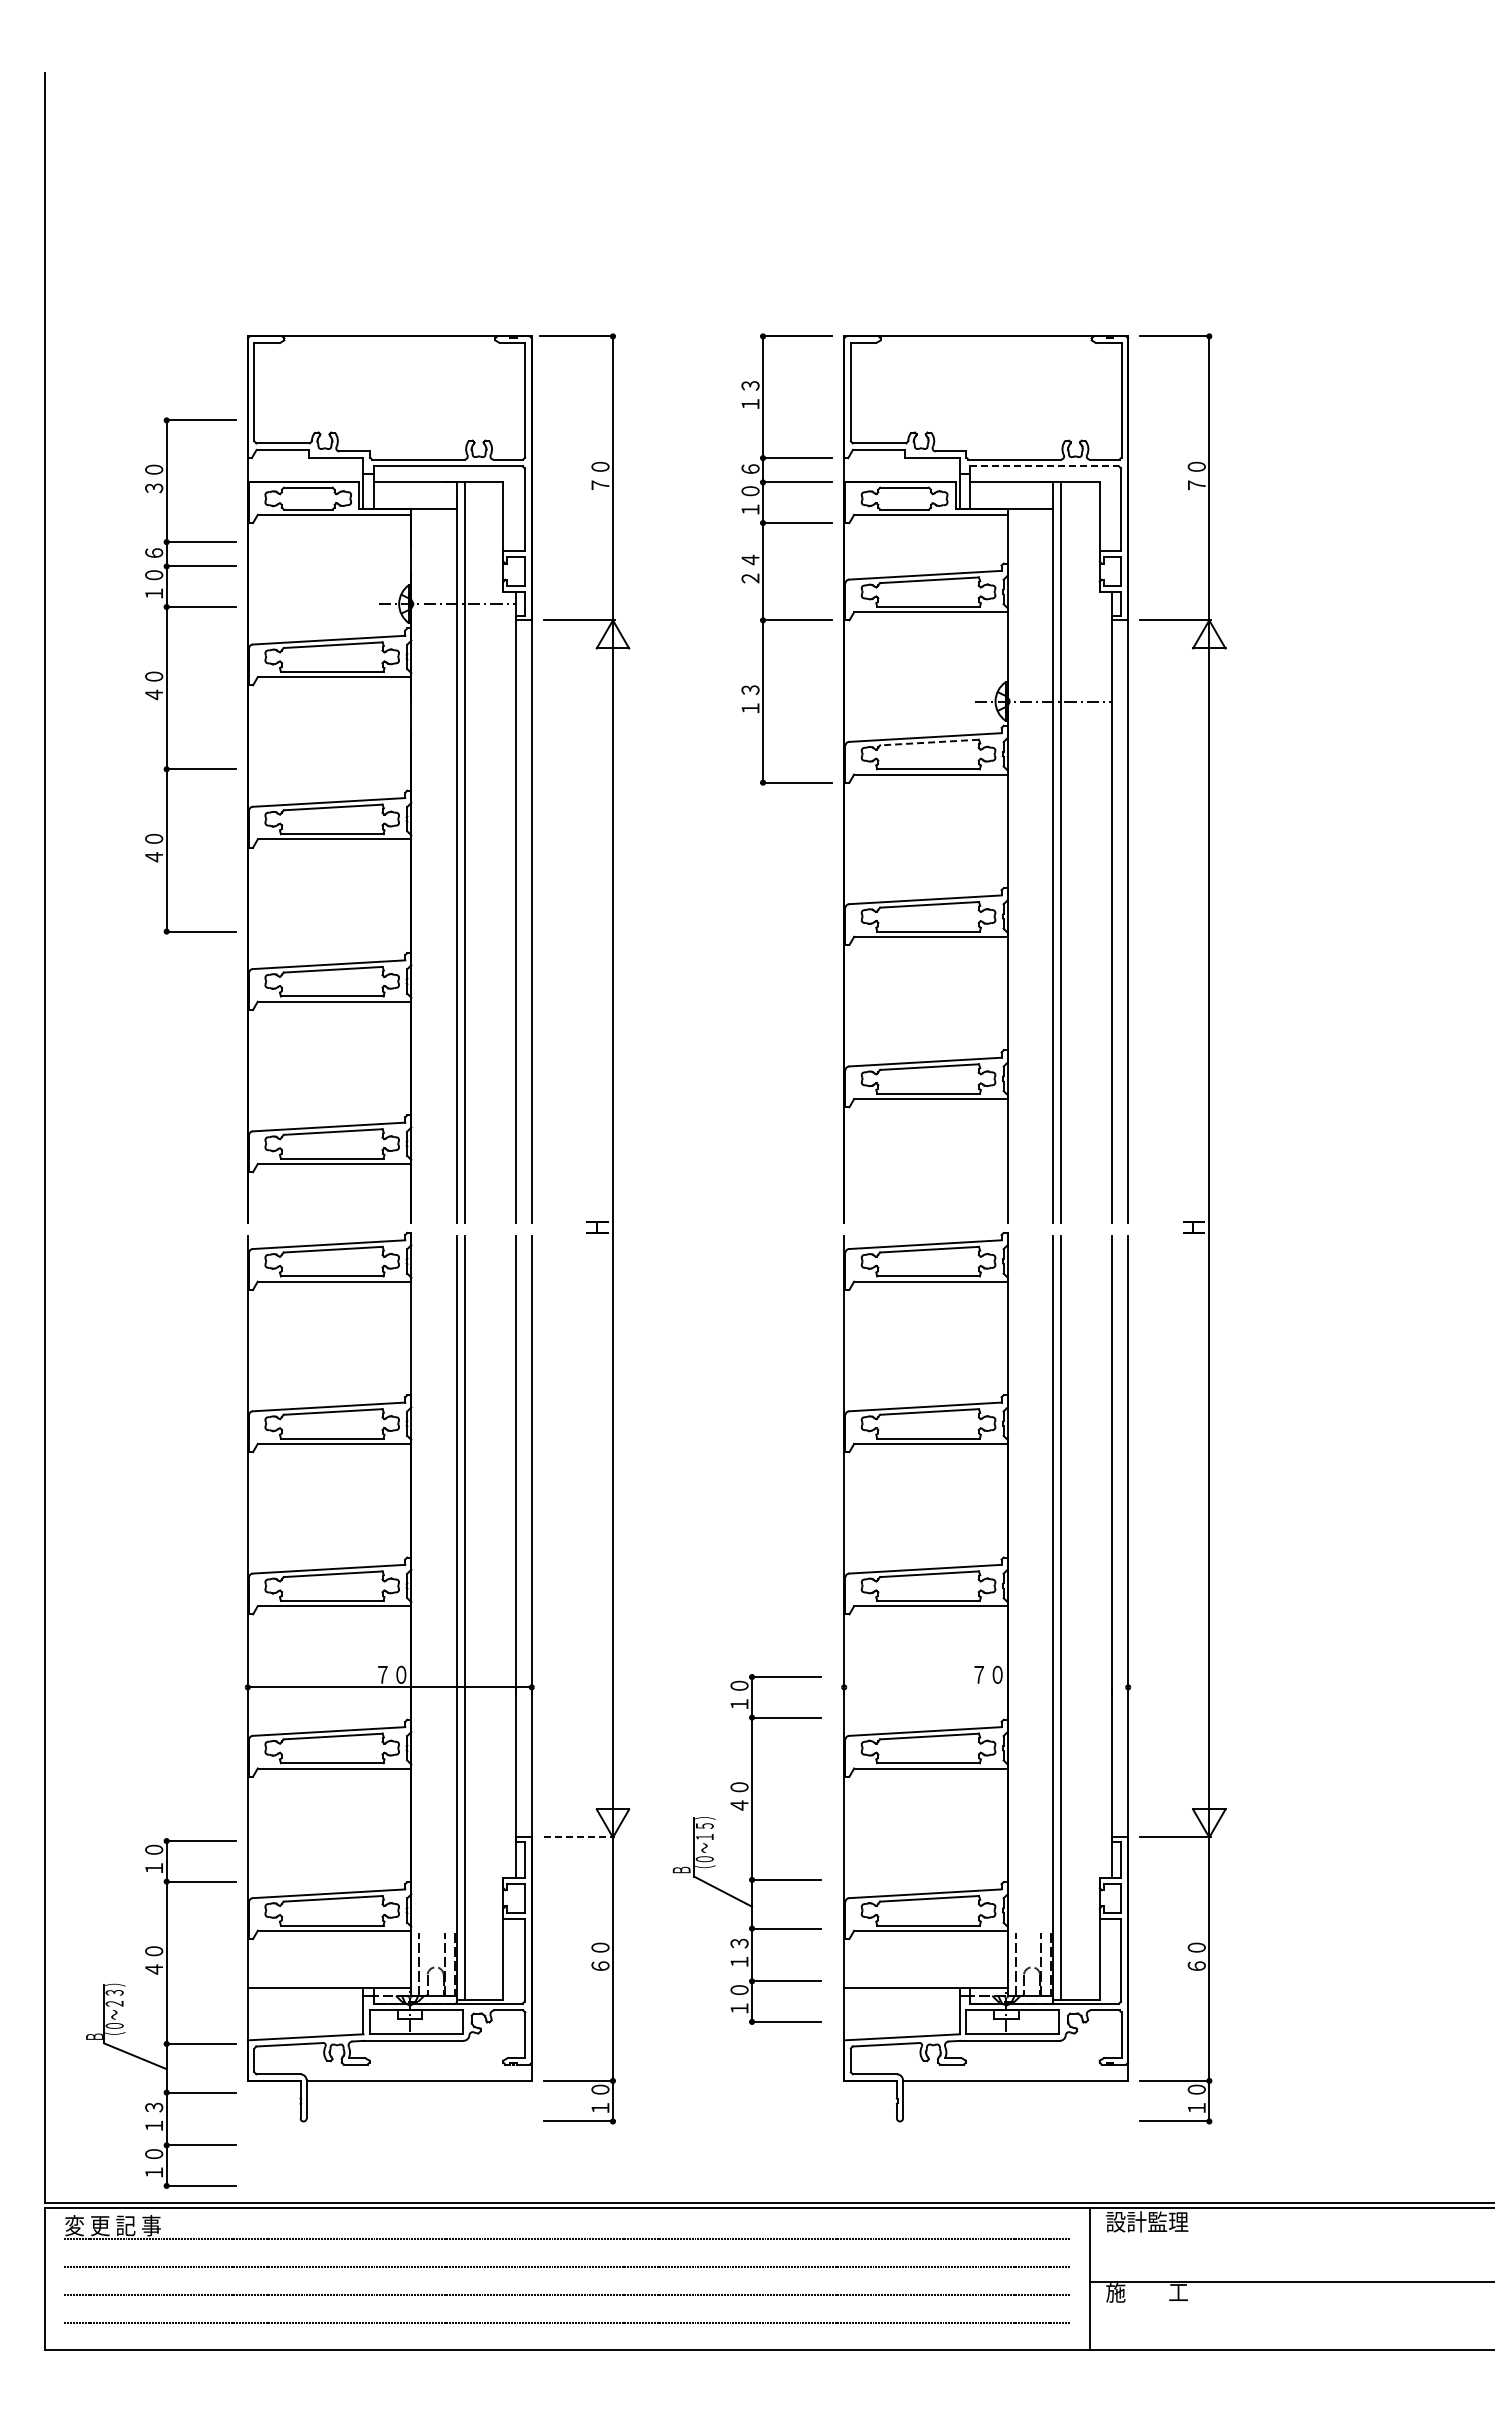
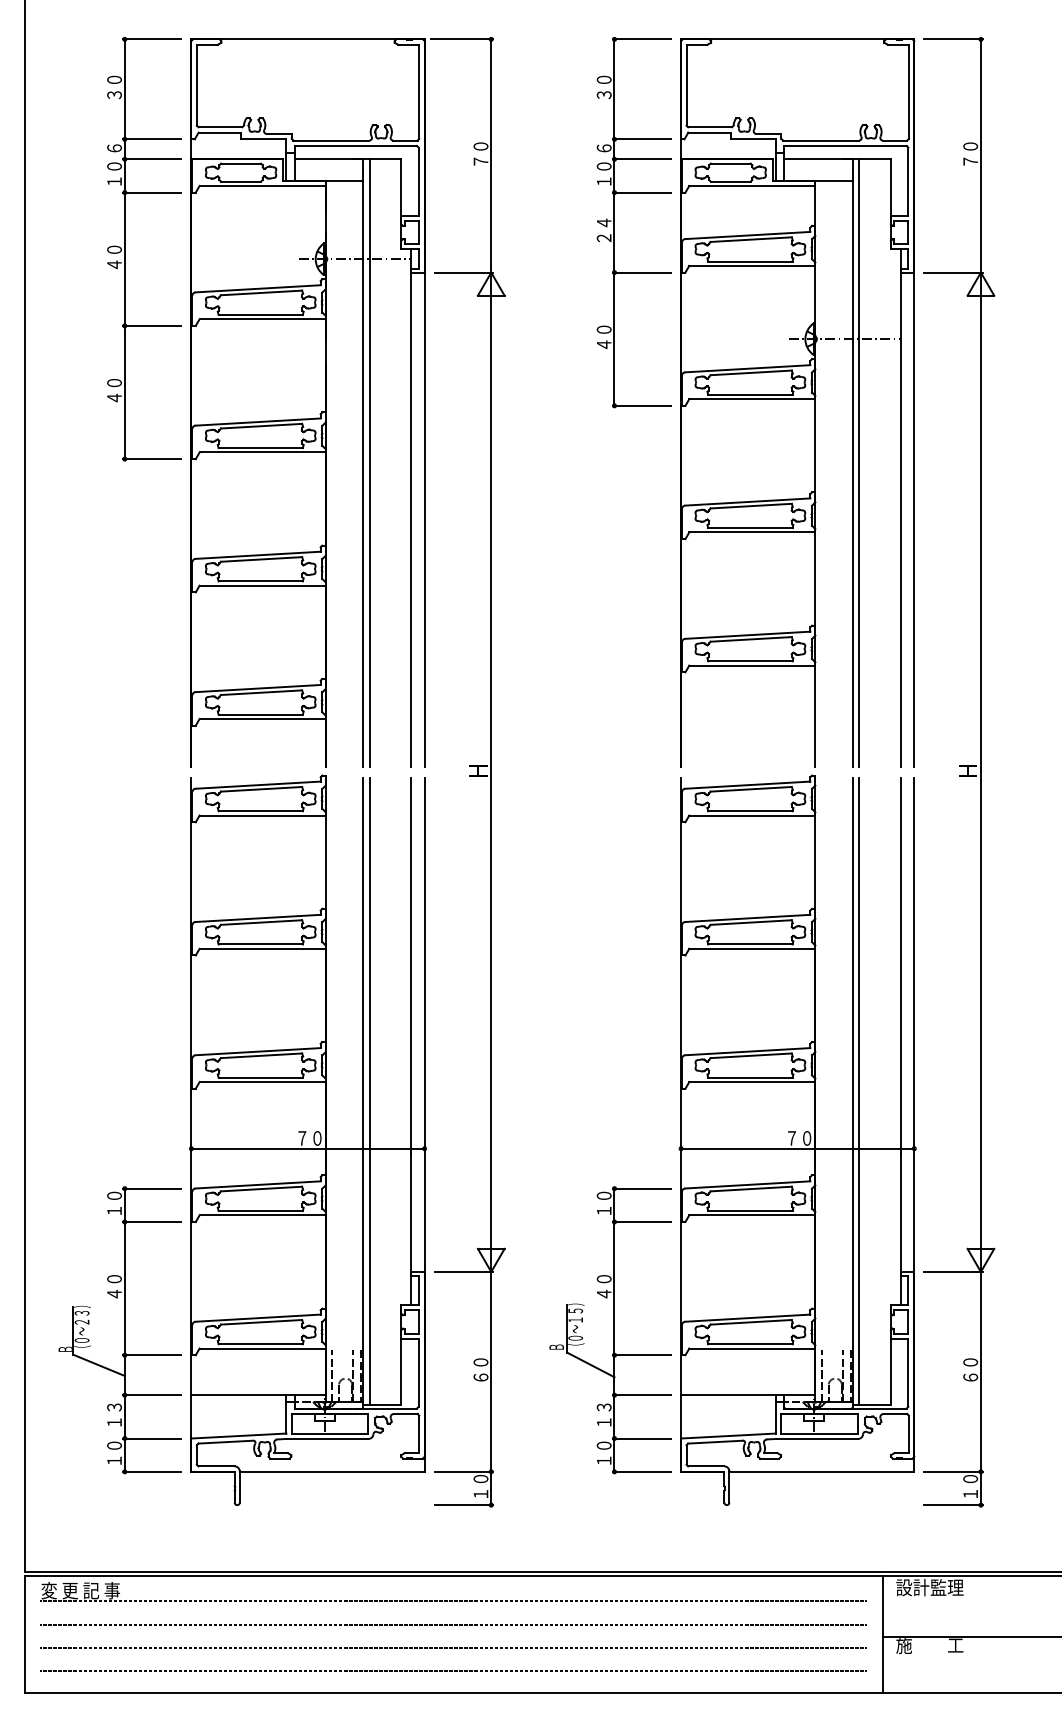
text: (750, 394) -> (604, 87), １３ -> ３０
line: (1044, 466) -> (845, 146), dashed -> solid
part: (167, 675) -> (125, 248), moved
text: (750, 699) -> (604, 337), １３ -> ４０
line: (929, 742) -> (751, 372), dashed -> solid
line: (986, 1687) -> (797, 1148), added
line: (580, 1837) -> (464, 1271), dashed -> solid
part: (746, 1849) -> (609, 1330), moved
part: (161, 2013) -> (120, 1330), moved

